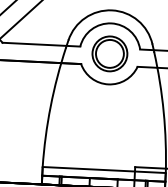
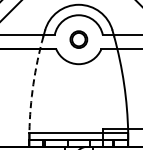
part: (109, 53) -> (78, 39), size x0.6
arc: (50, 106) -> (33, 84), solid -> dashed

